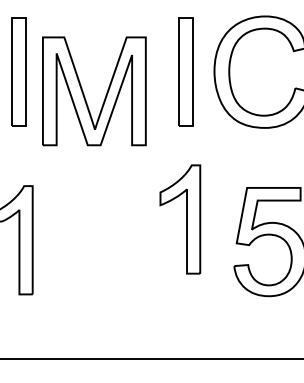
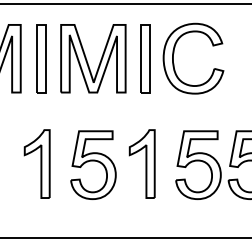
part: (85, 94) -> (87, 60), moved
part: (179, 218) -> (141, 163), moved
part: (102, 240) -> (93, 164), added

